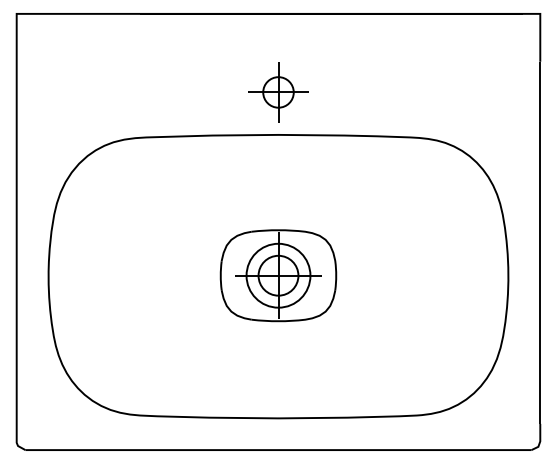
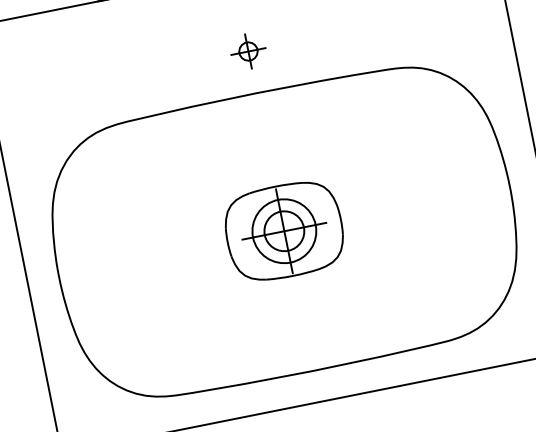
part: (278, 92) -> (248, 51), size x0.6

